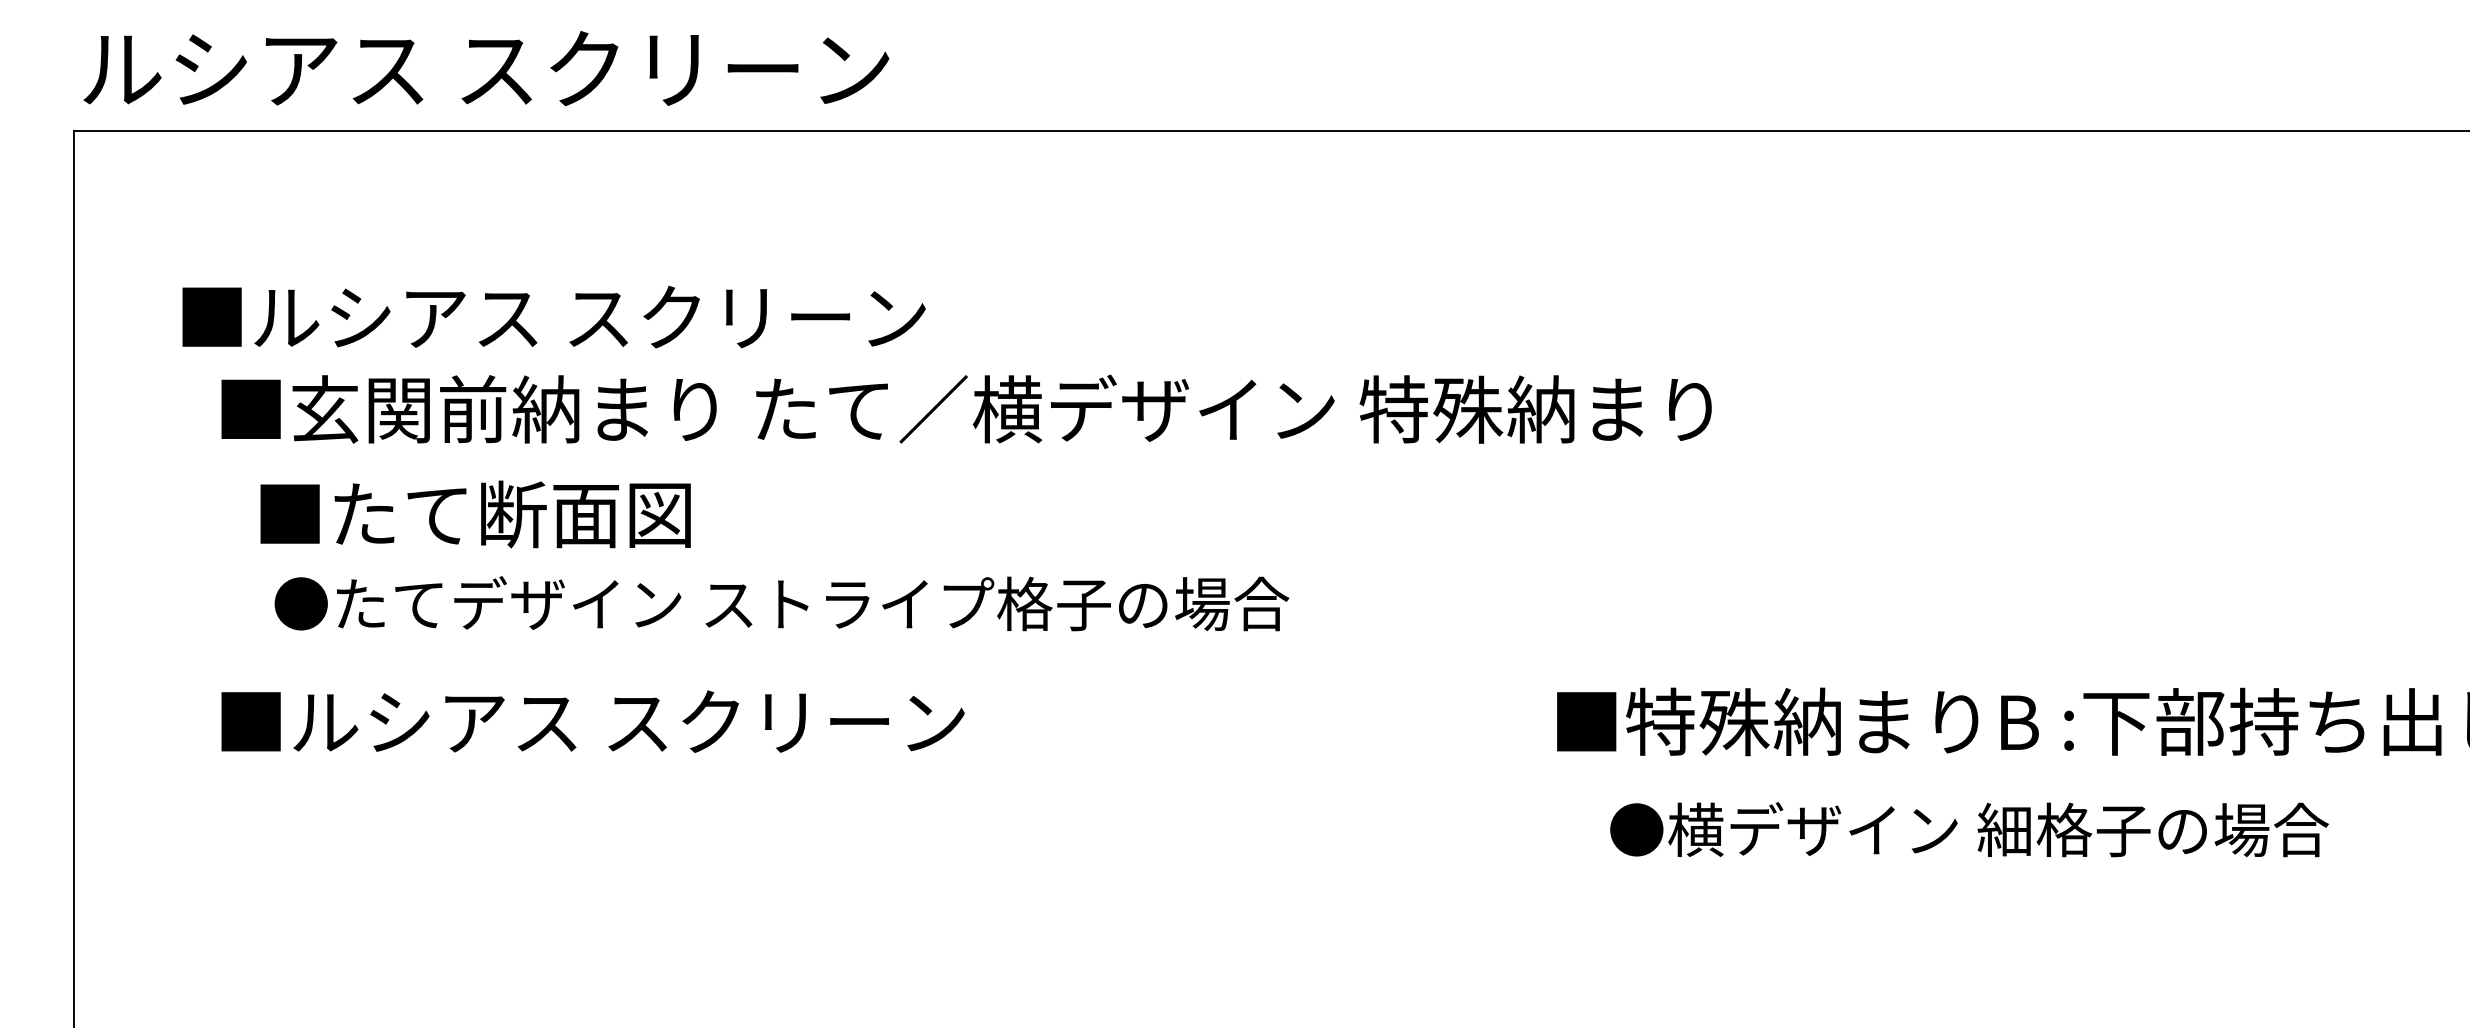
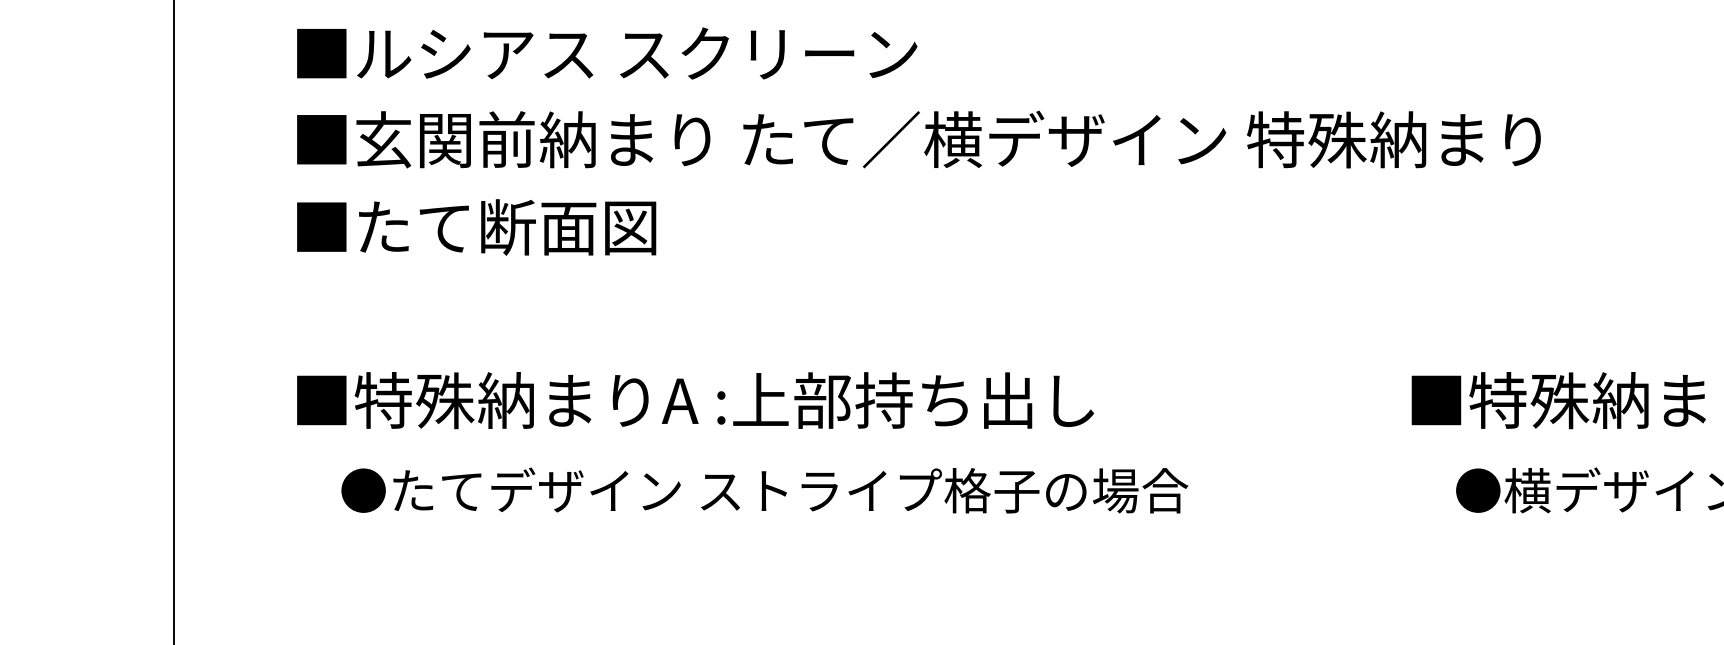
text: (553, 316) -> (606, 53), moved
text: (475, 514) -> (476, 227), moved
text: (781, 603) -> (764, 490), moved
text: (733, 721) -> (724, 400), ■ルシアス スクリーン -> ■特殊納まりA :上部持ち出し

